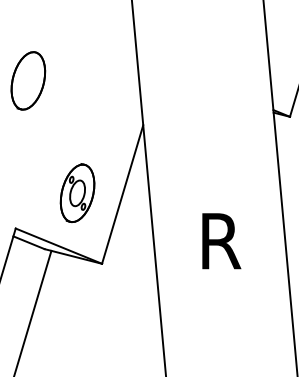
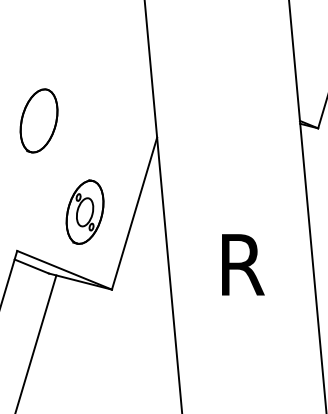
part: (27, 80) -> (38, 120), moved

